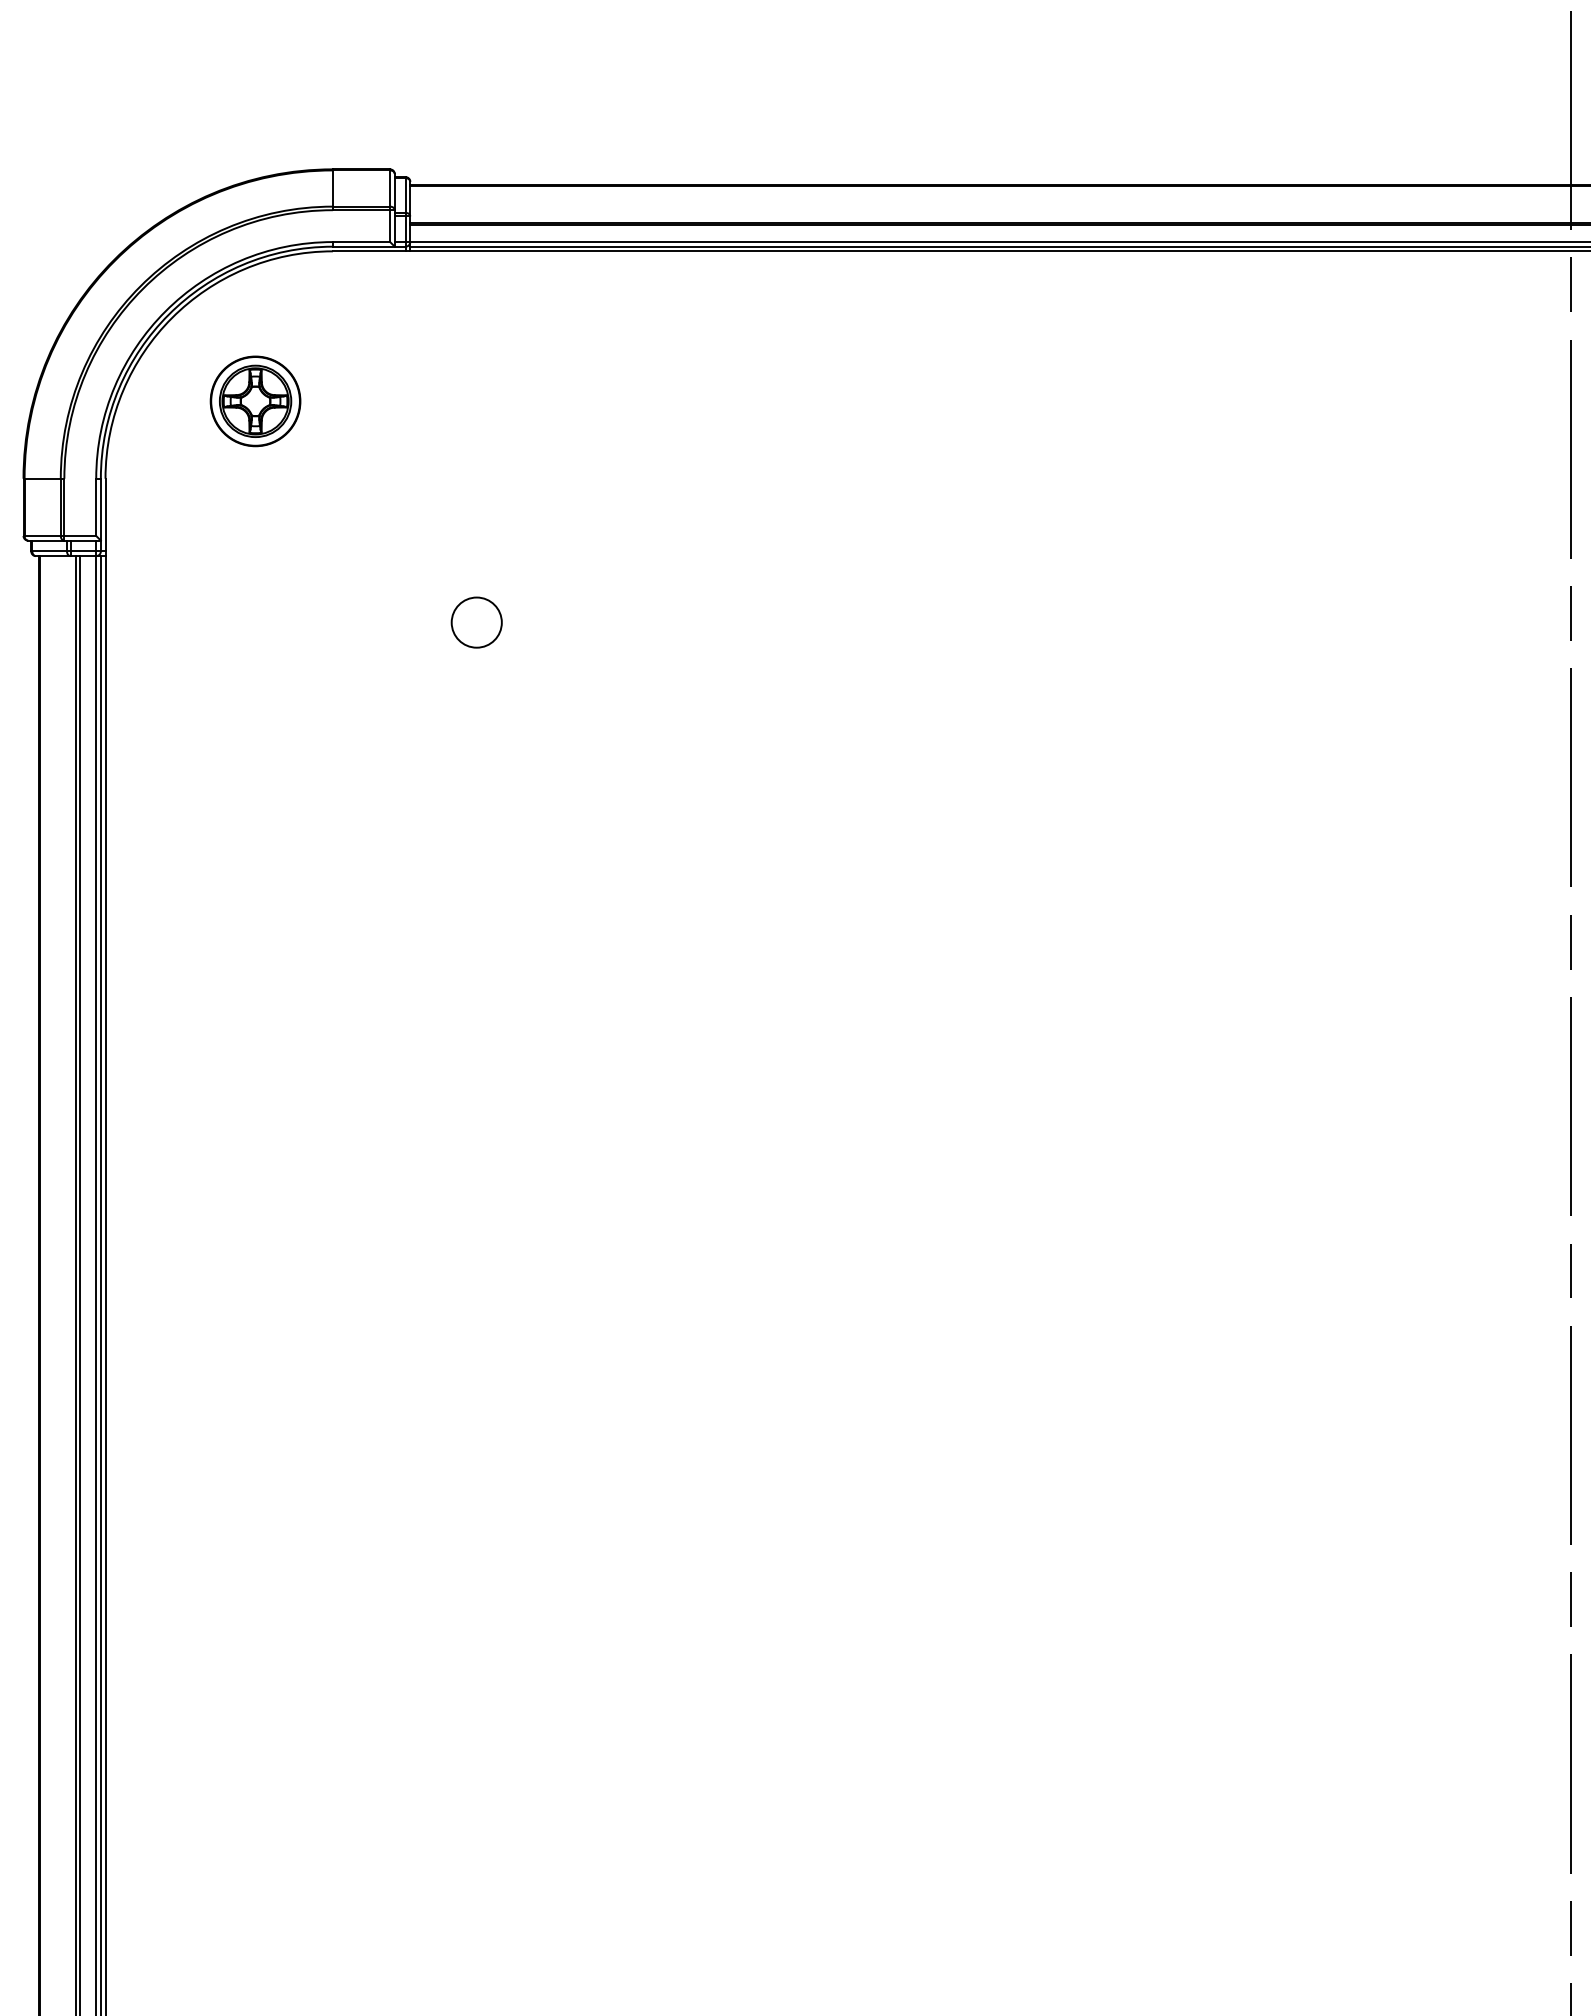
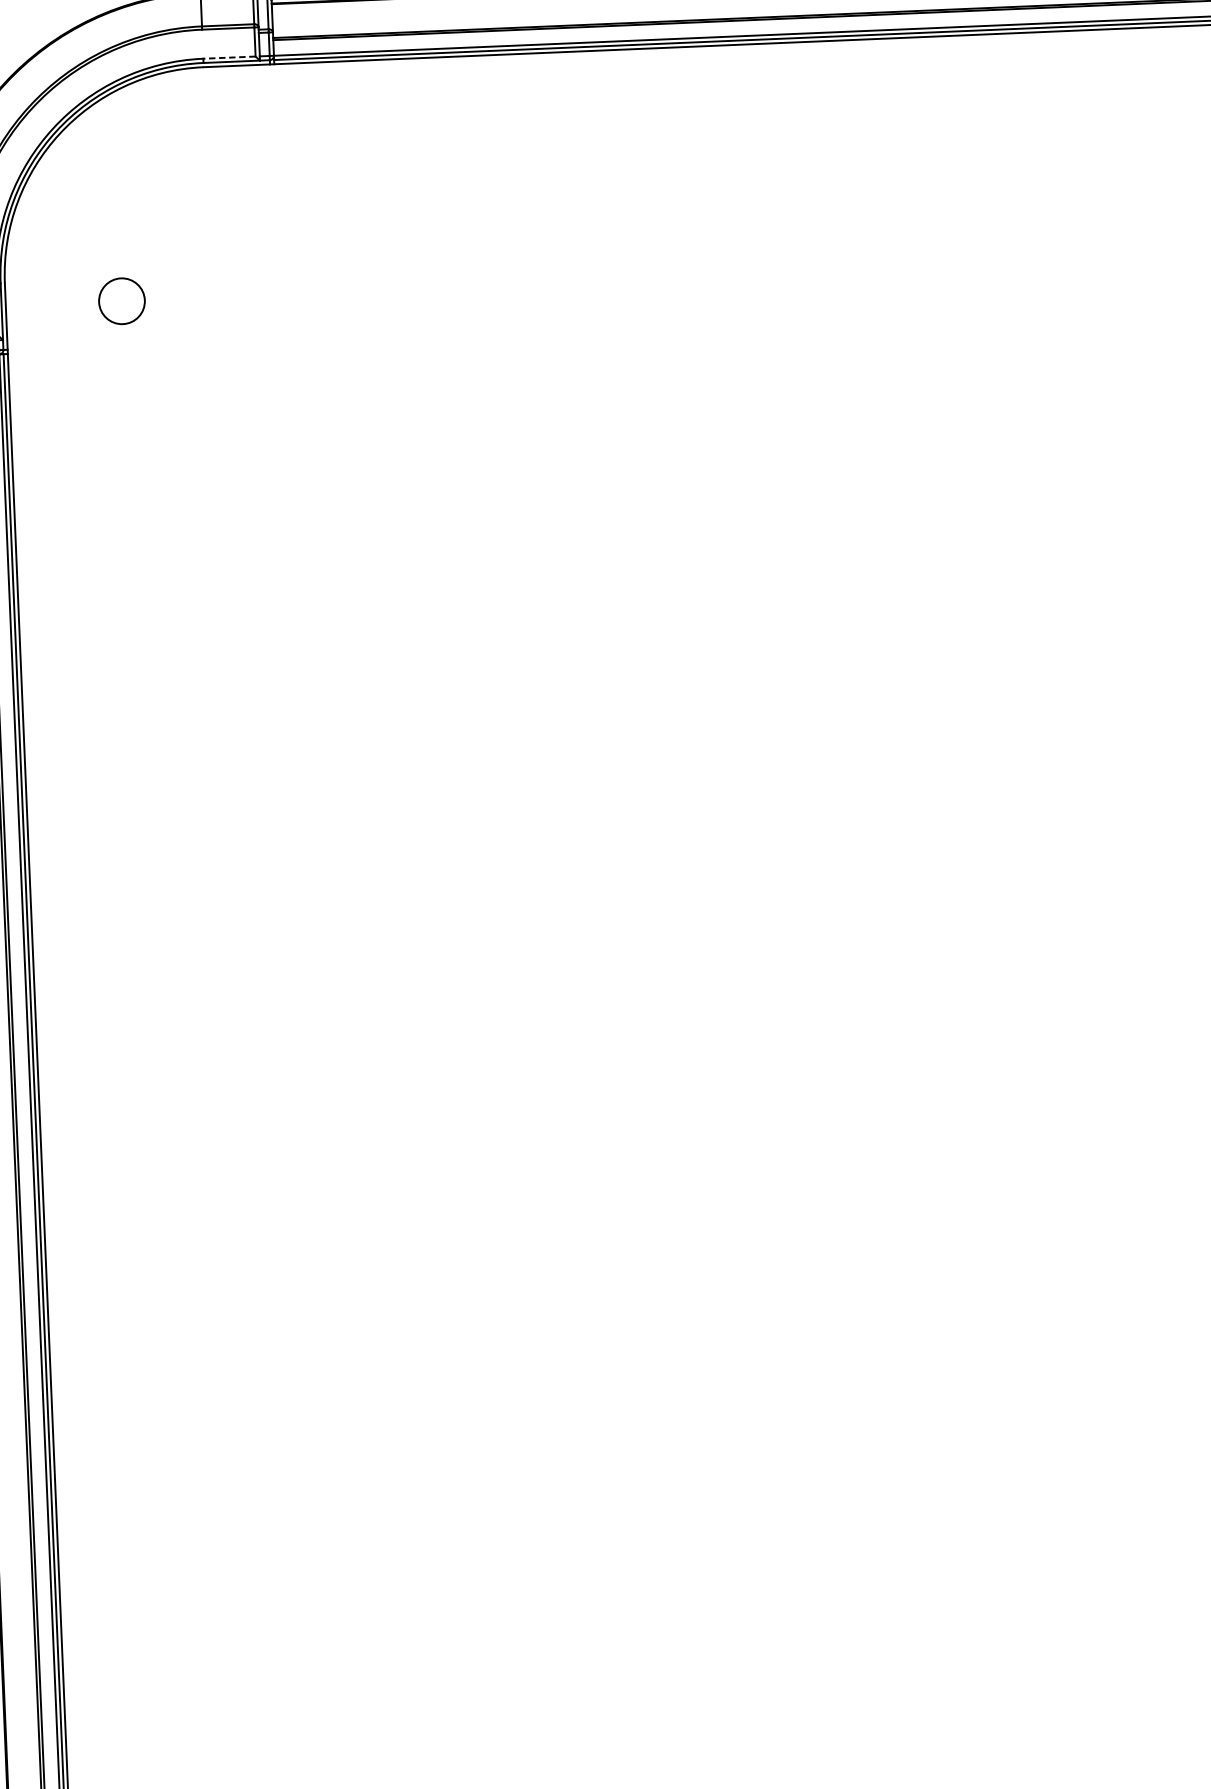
line: (361, 242) -> (229, 58), solid -> dashed
part: (255, 401) -> (138, 207), removed
circle: (476, 622) -> (121, 301), moved

